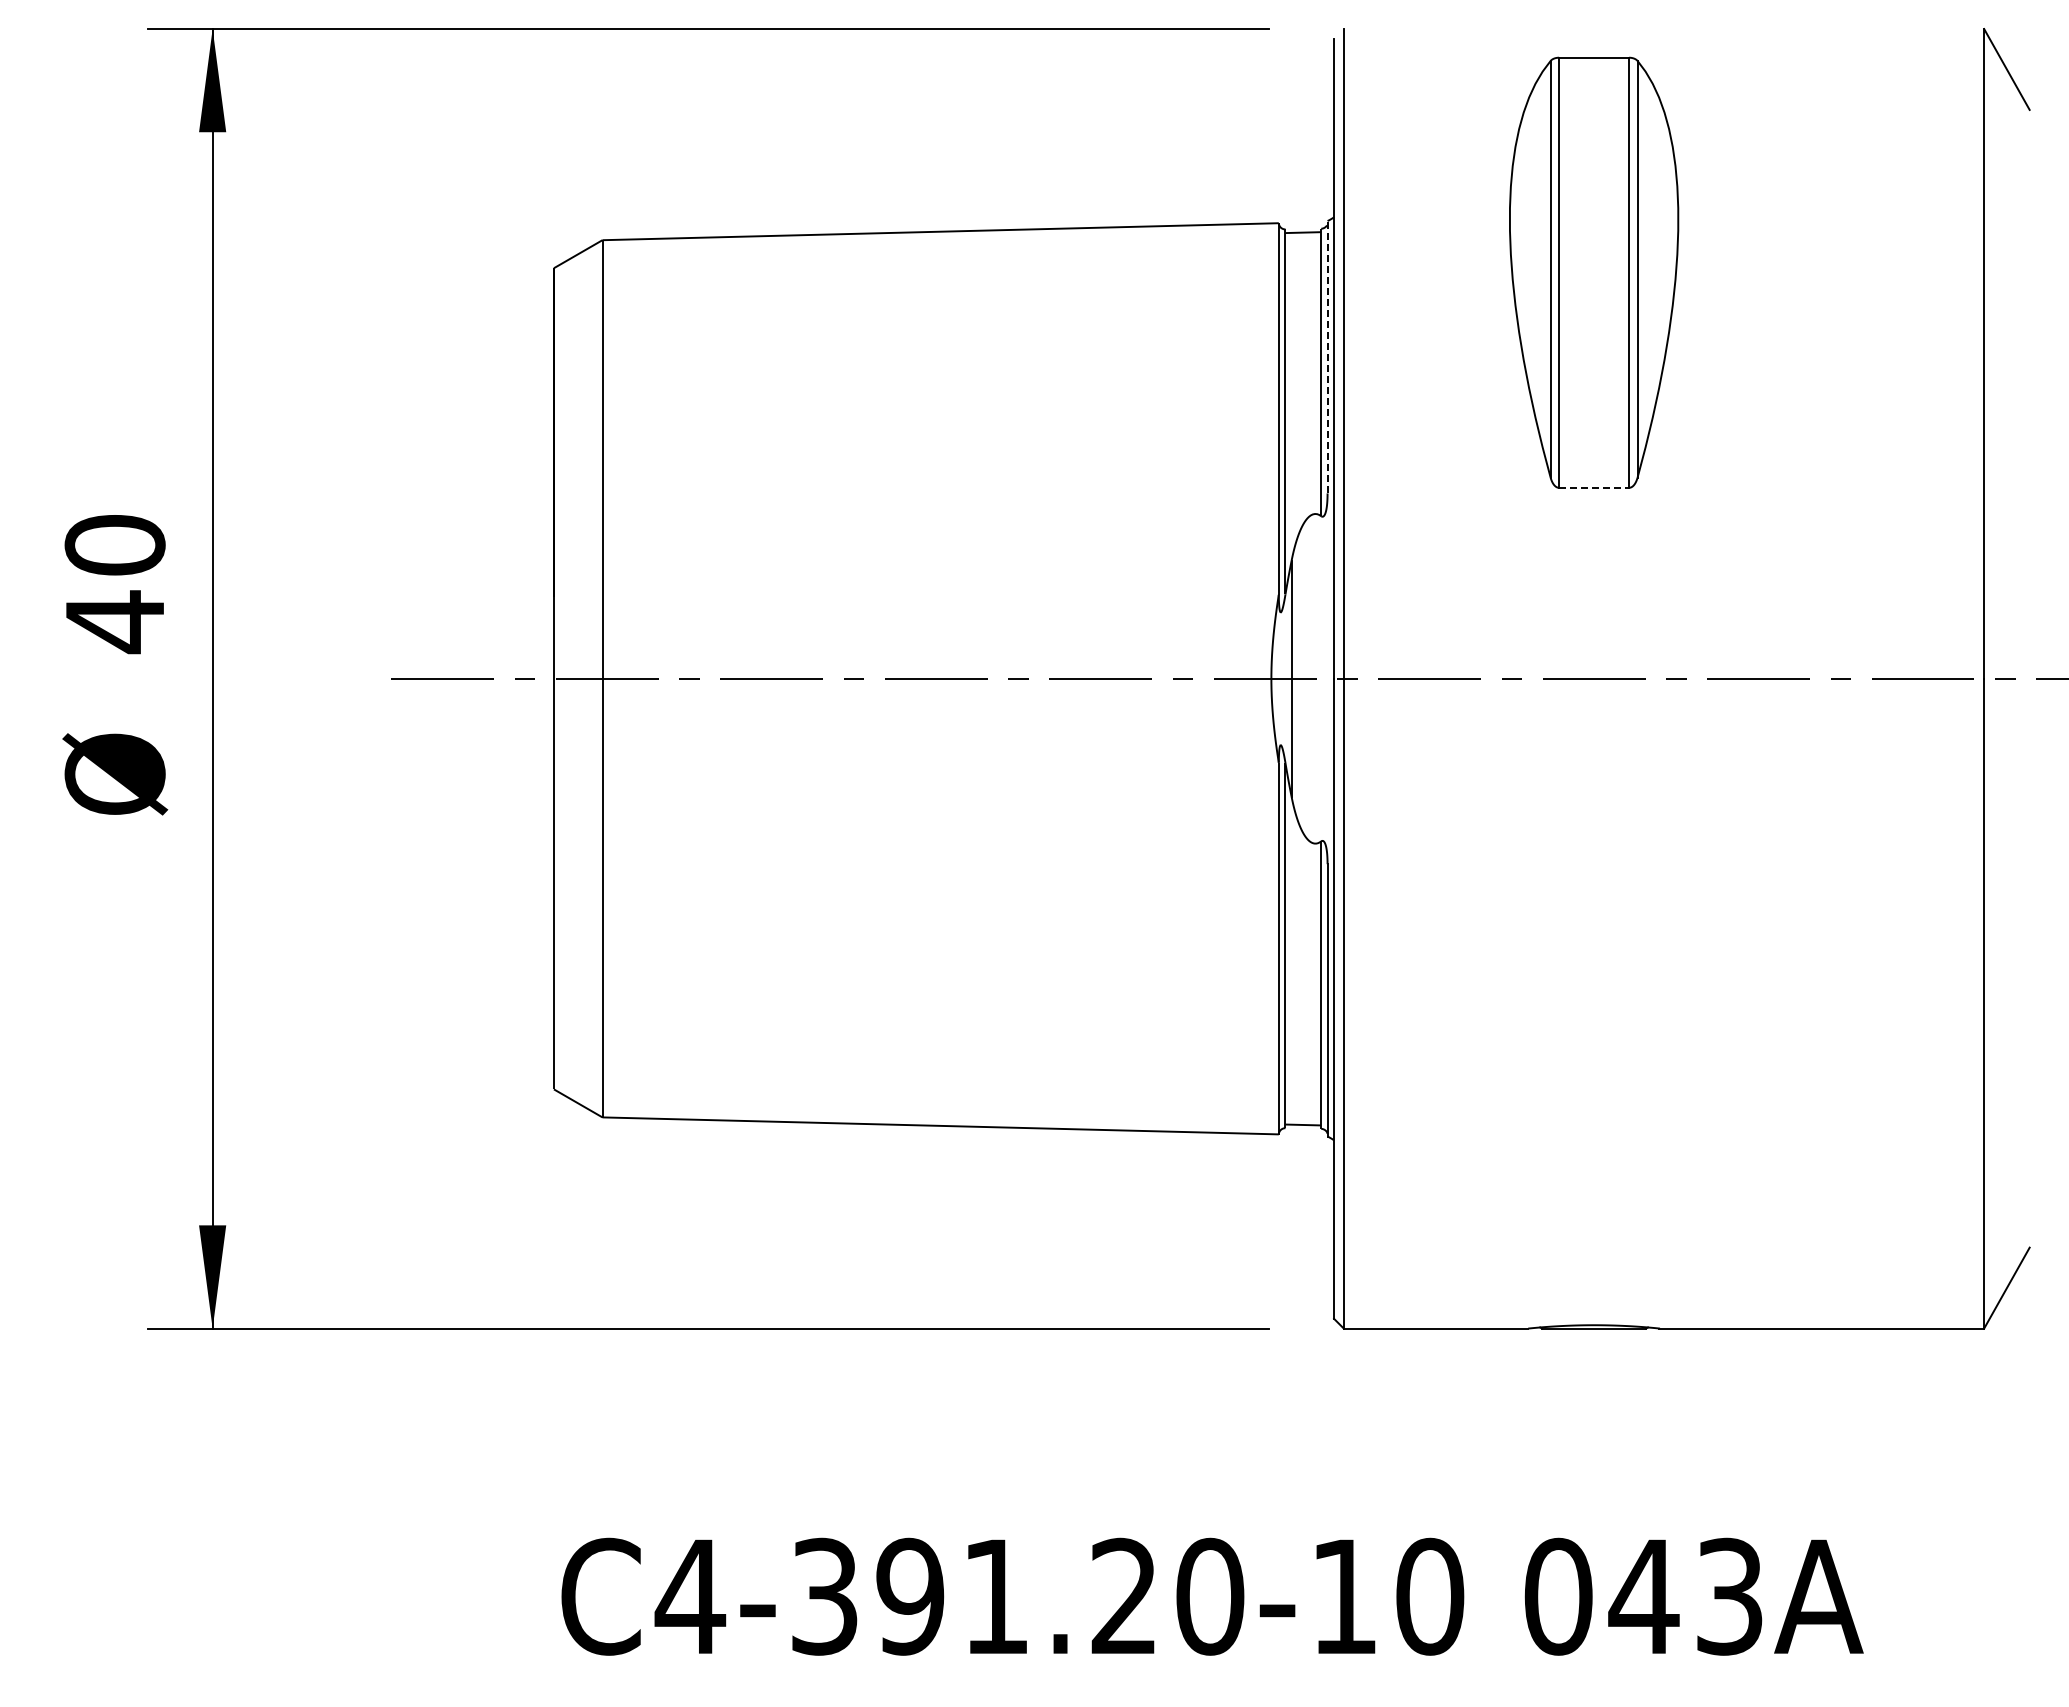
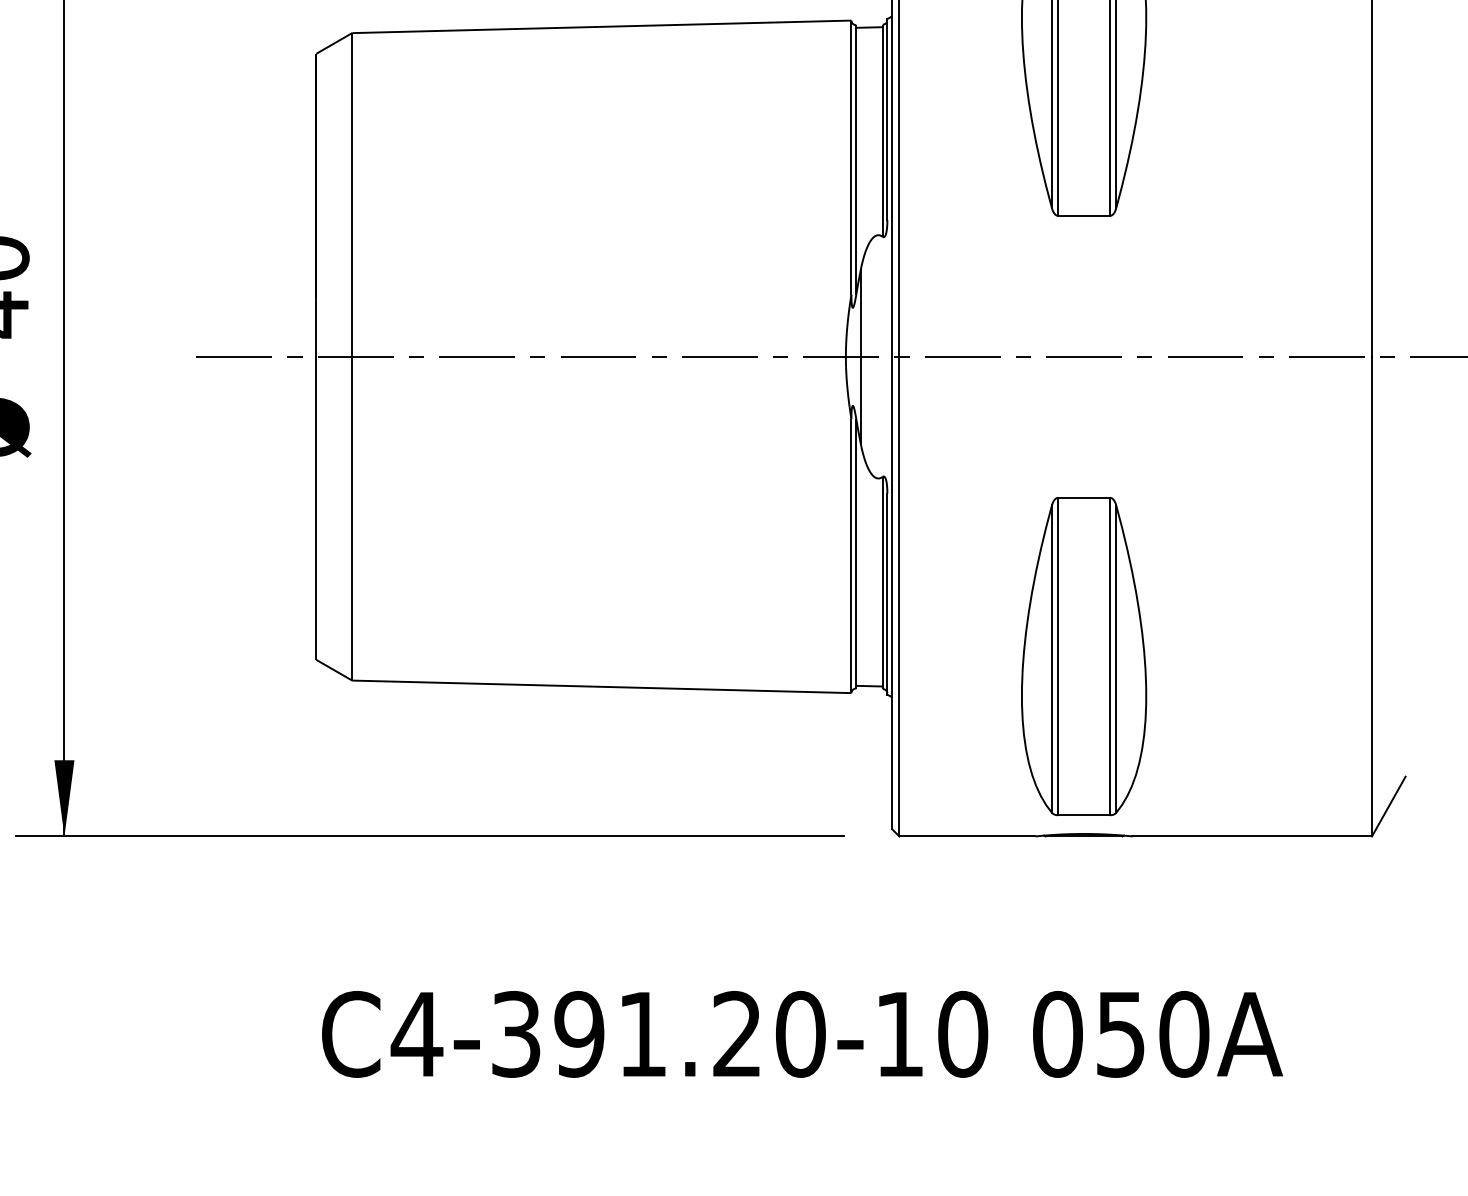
line: (1327, 356) -> (887, 118), dashed -> solid
line: (1594, 487) -> (1084, 215), dashed -> solid
part: (1594, 1084) -> (1084, 656), added
text: (1685, 1596) -> (1151, 1034), 043A -> 050A

